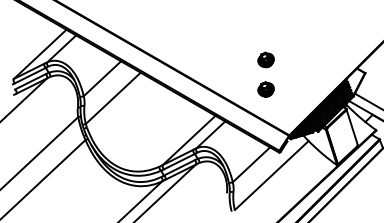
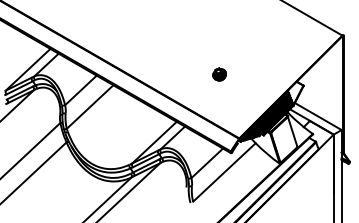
part: (265, 89) -> (219, 99), removed

